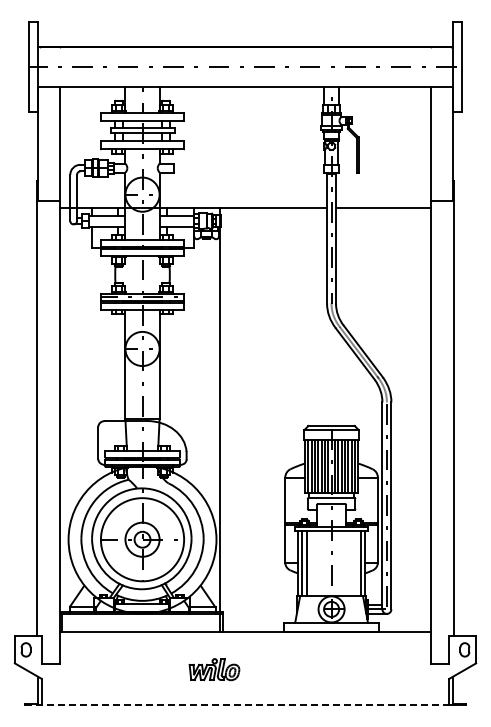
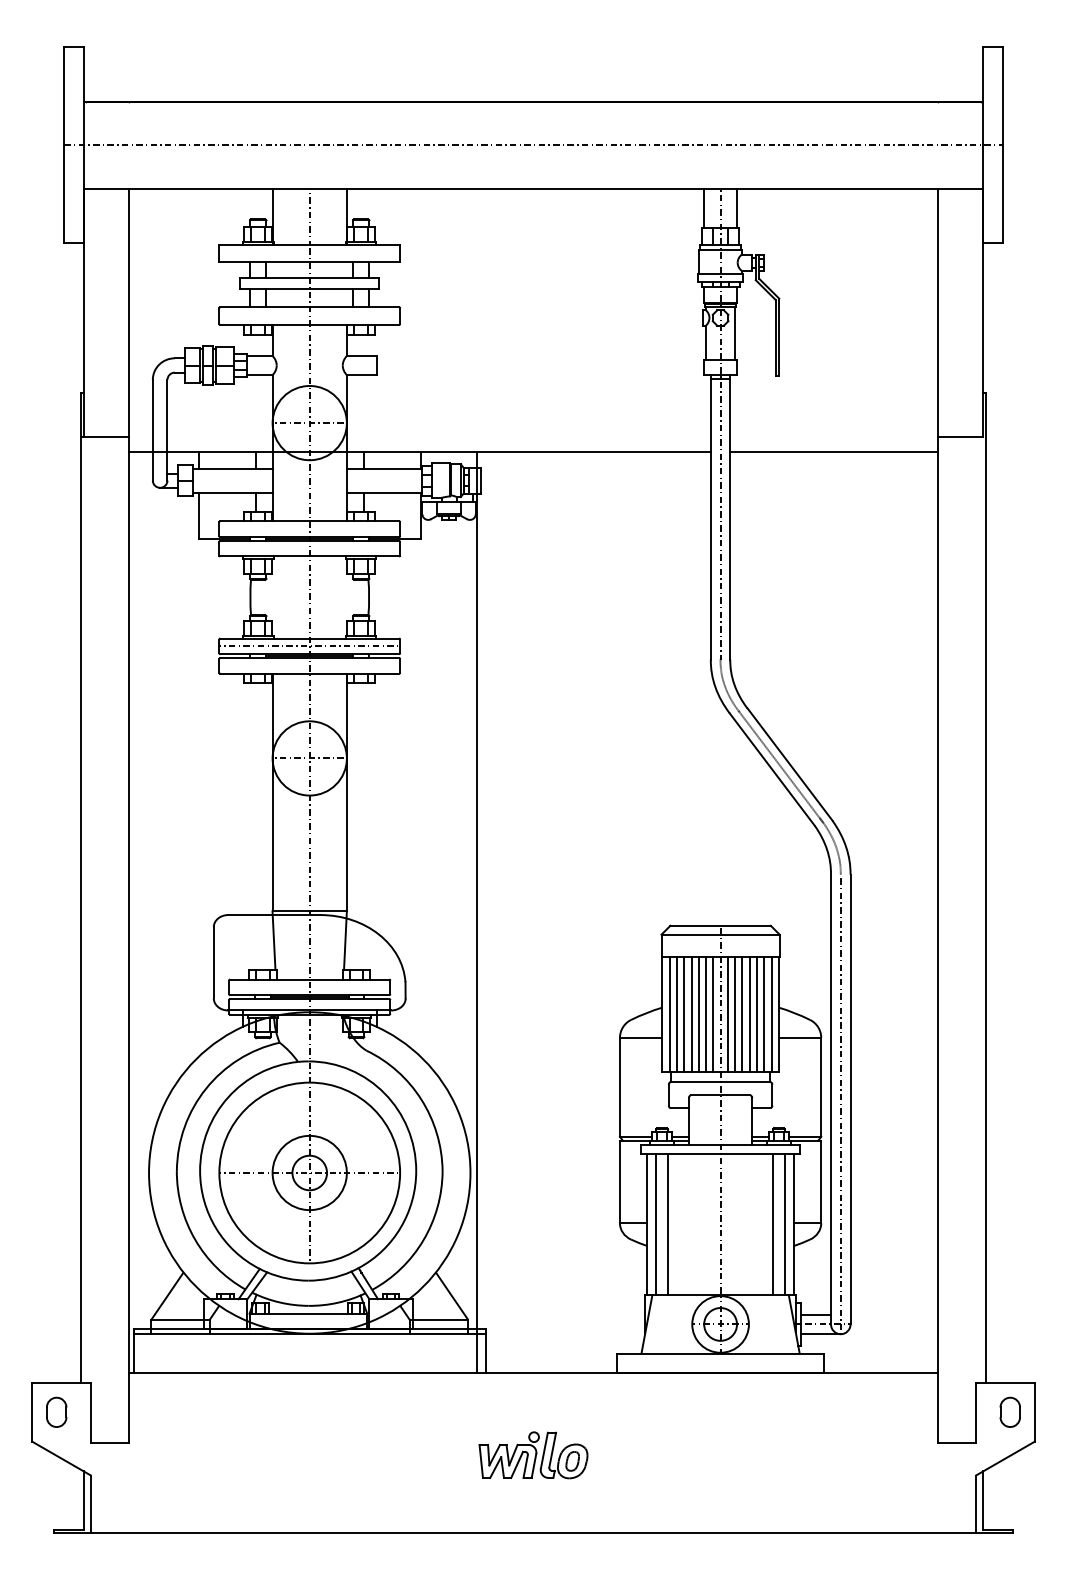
line: (355, 562) -> (772, 1222), added
part: (214, 669) -> (533, 1454), moved
line: (237, 705) -> (516, 1533), dashed -> solid

